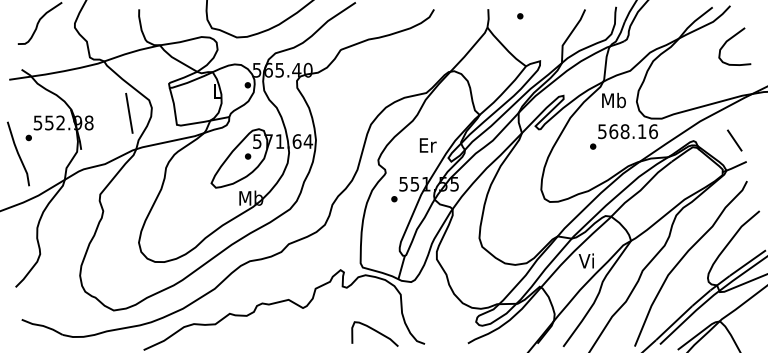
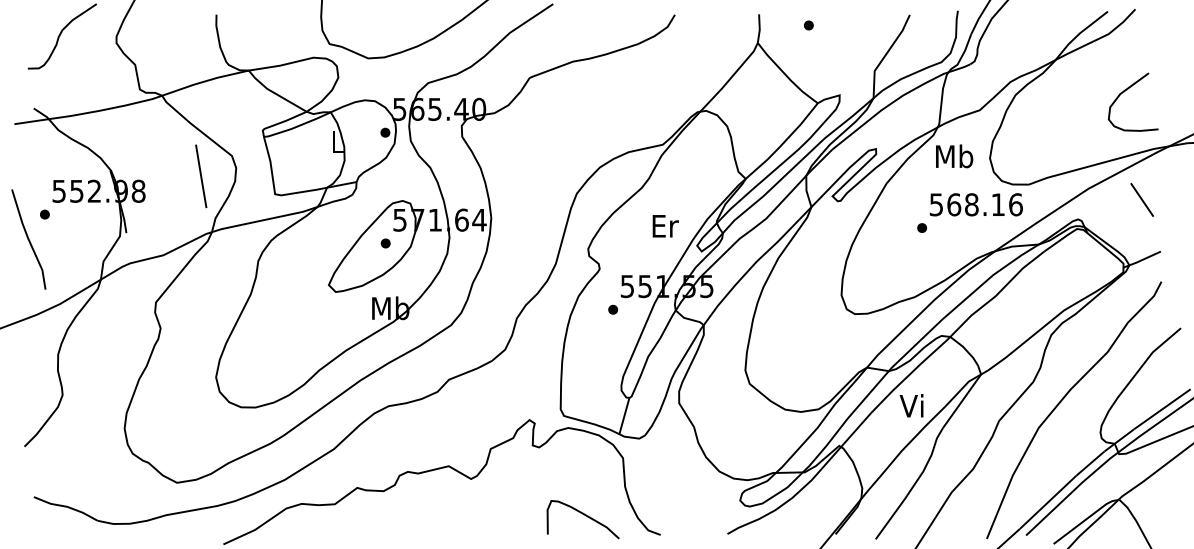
curve: (731, 39) -> (1127, 91), moved
line: (734, 140) -> (1141, 199), moved

